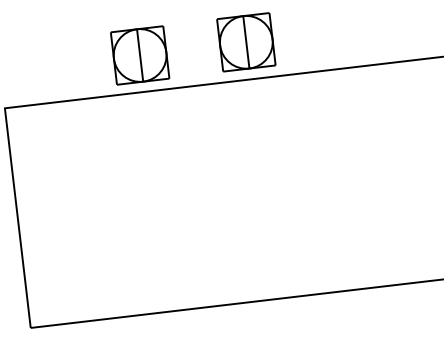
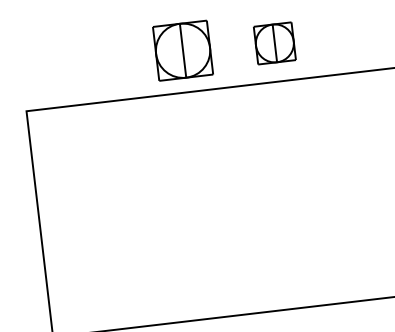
part: (246, 42) -> (274, 43), size x0.7
part: (140, 55) -> (183, 50), moved

